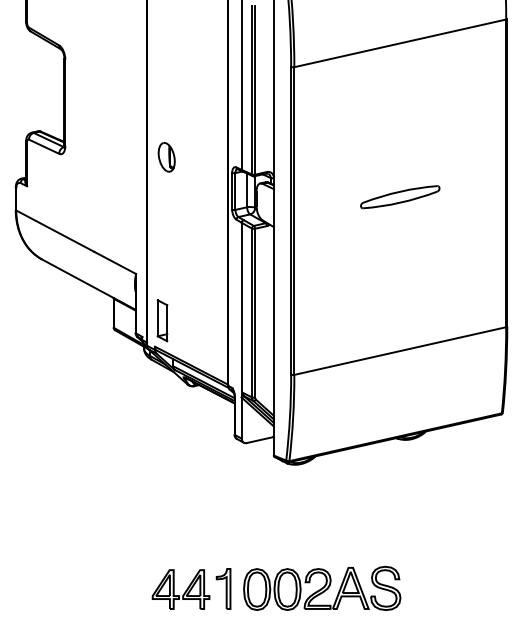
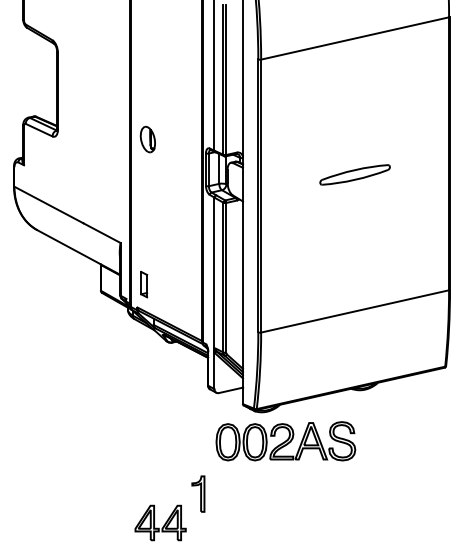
part: (162, 320) -> (144, 284), size x0.7
part: (322, 587) -> (286, 440), moved
part: (223, 588) -> (198, 493), moved

